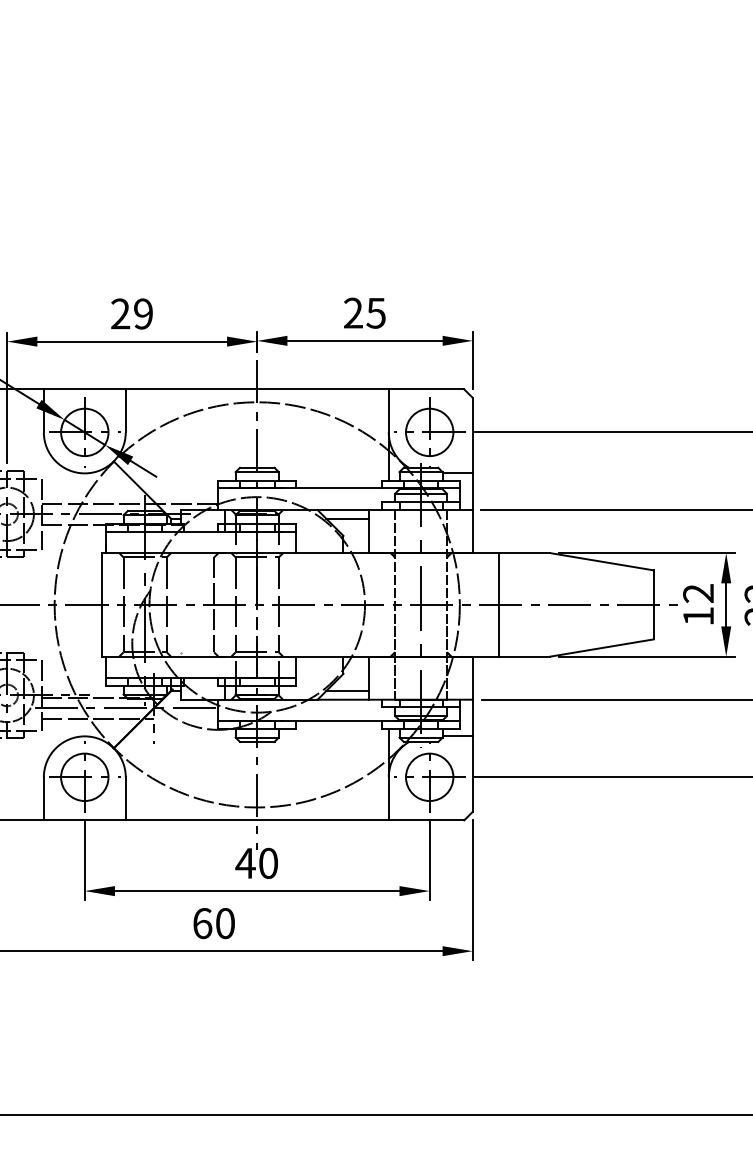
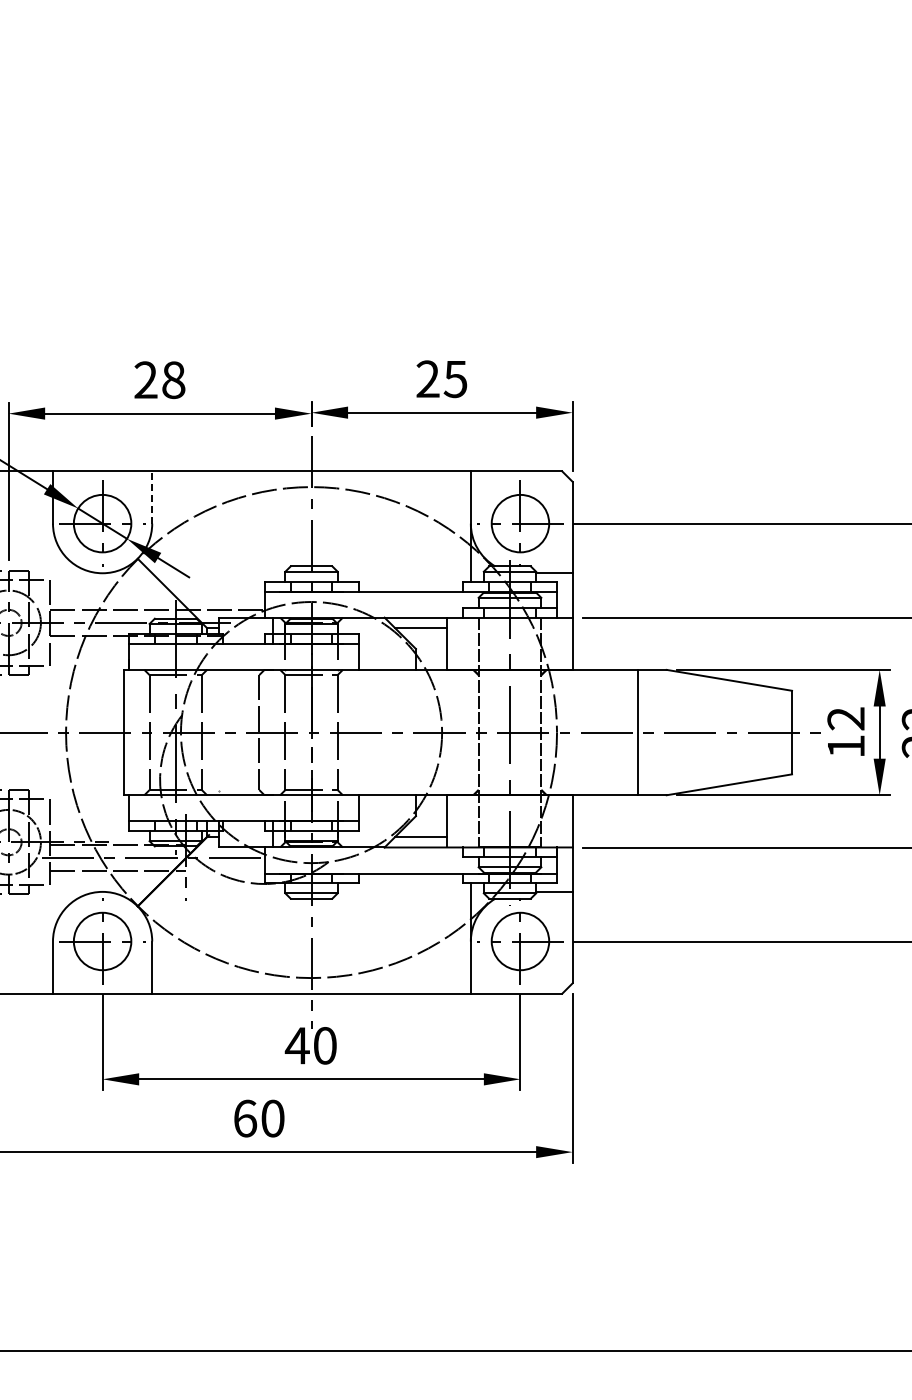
text: (143, 314) -> (173, 380), 29 -> 28
line: (125, 410) -> (152, 497), solid -> dashed
line: (499, 604) -> (638, 732), moved

